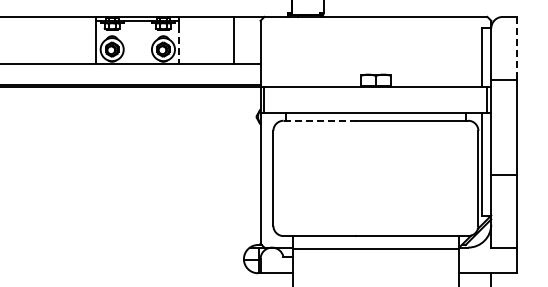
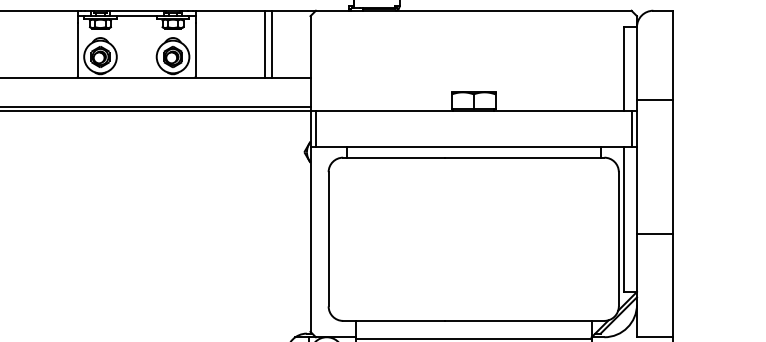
line: (228, 40) -> (265, 44), added
line: (179, 44) -> (195, 49), dashed -> solid
line: (516, 48) -> (672, 55), dashed -> solid
line: (320, 120) -> (395, 157), dashed -> solid

